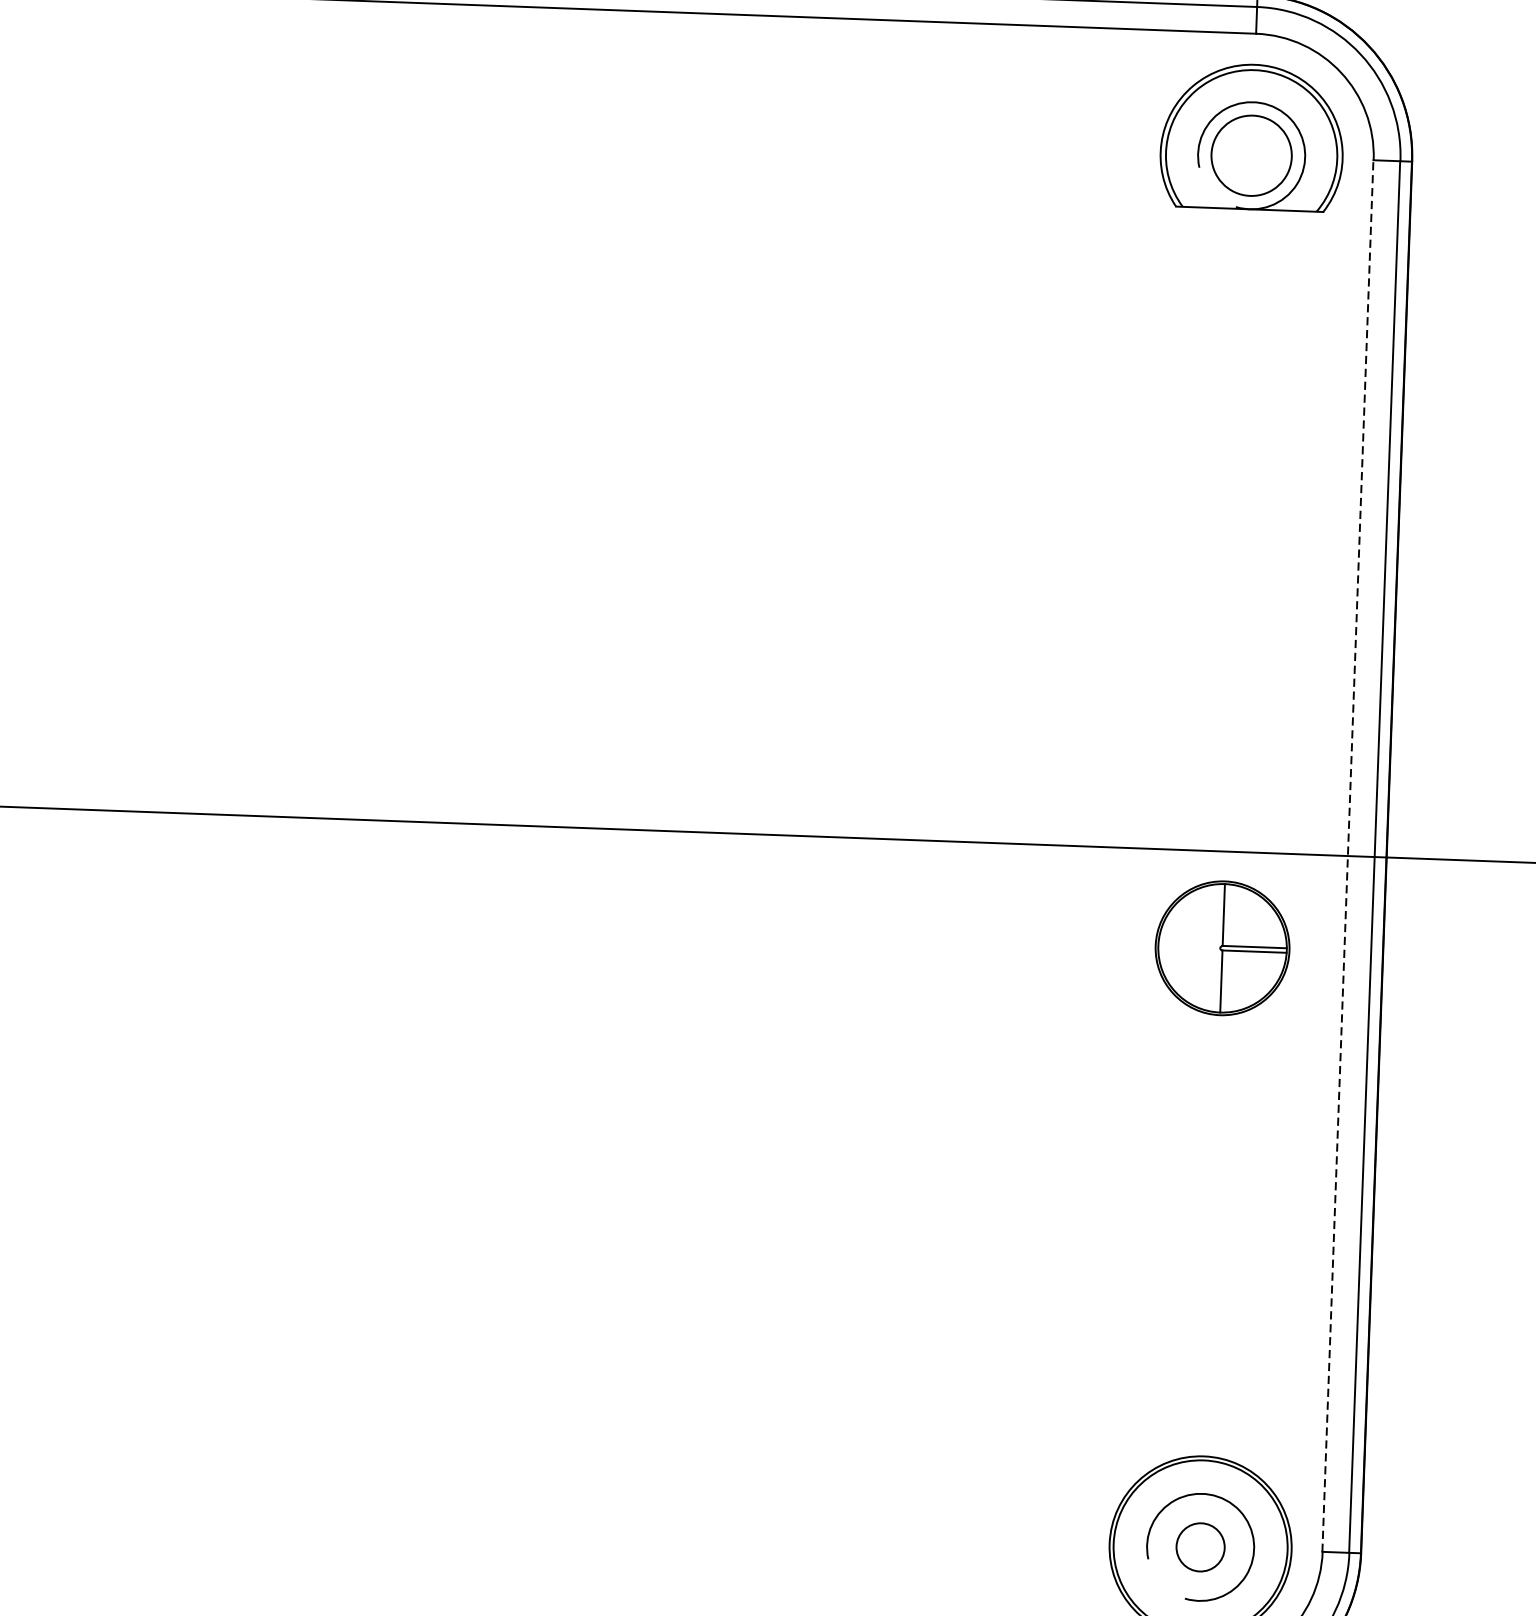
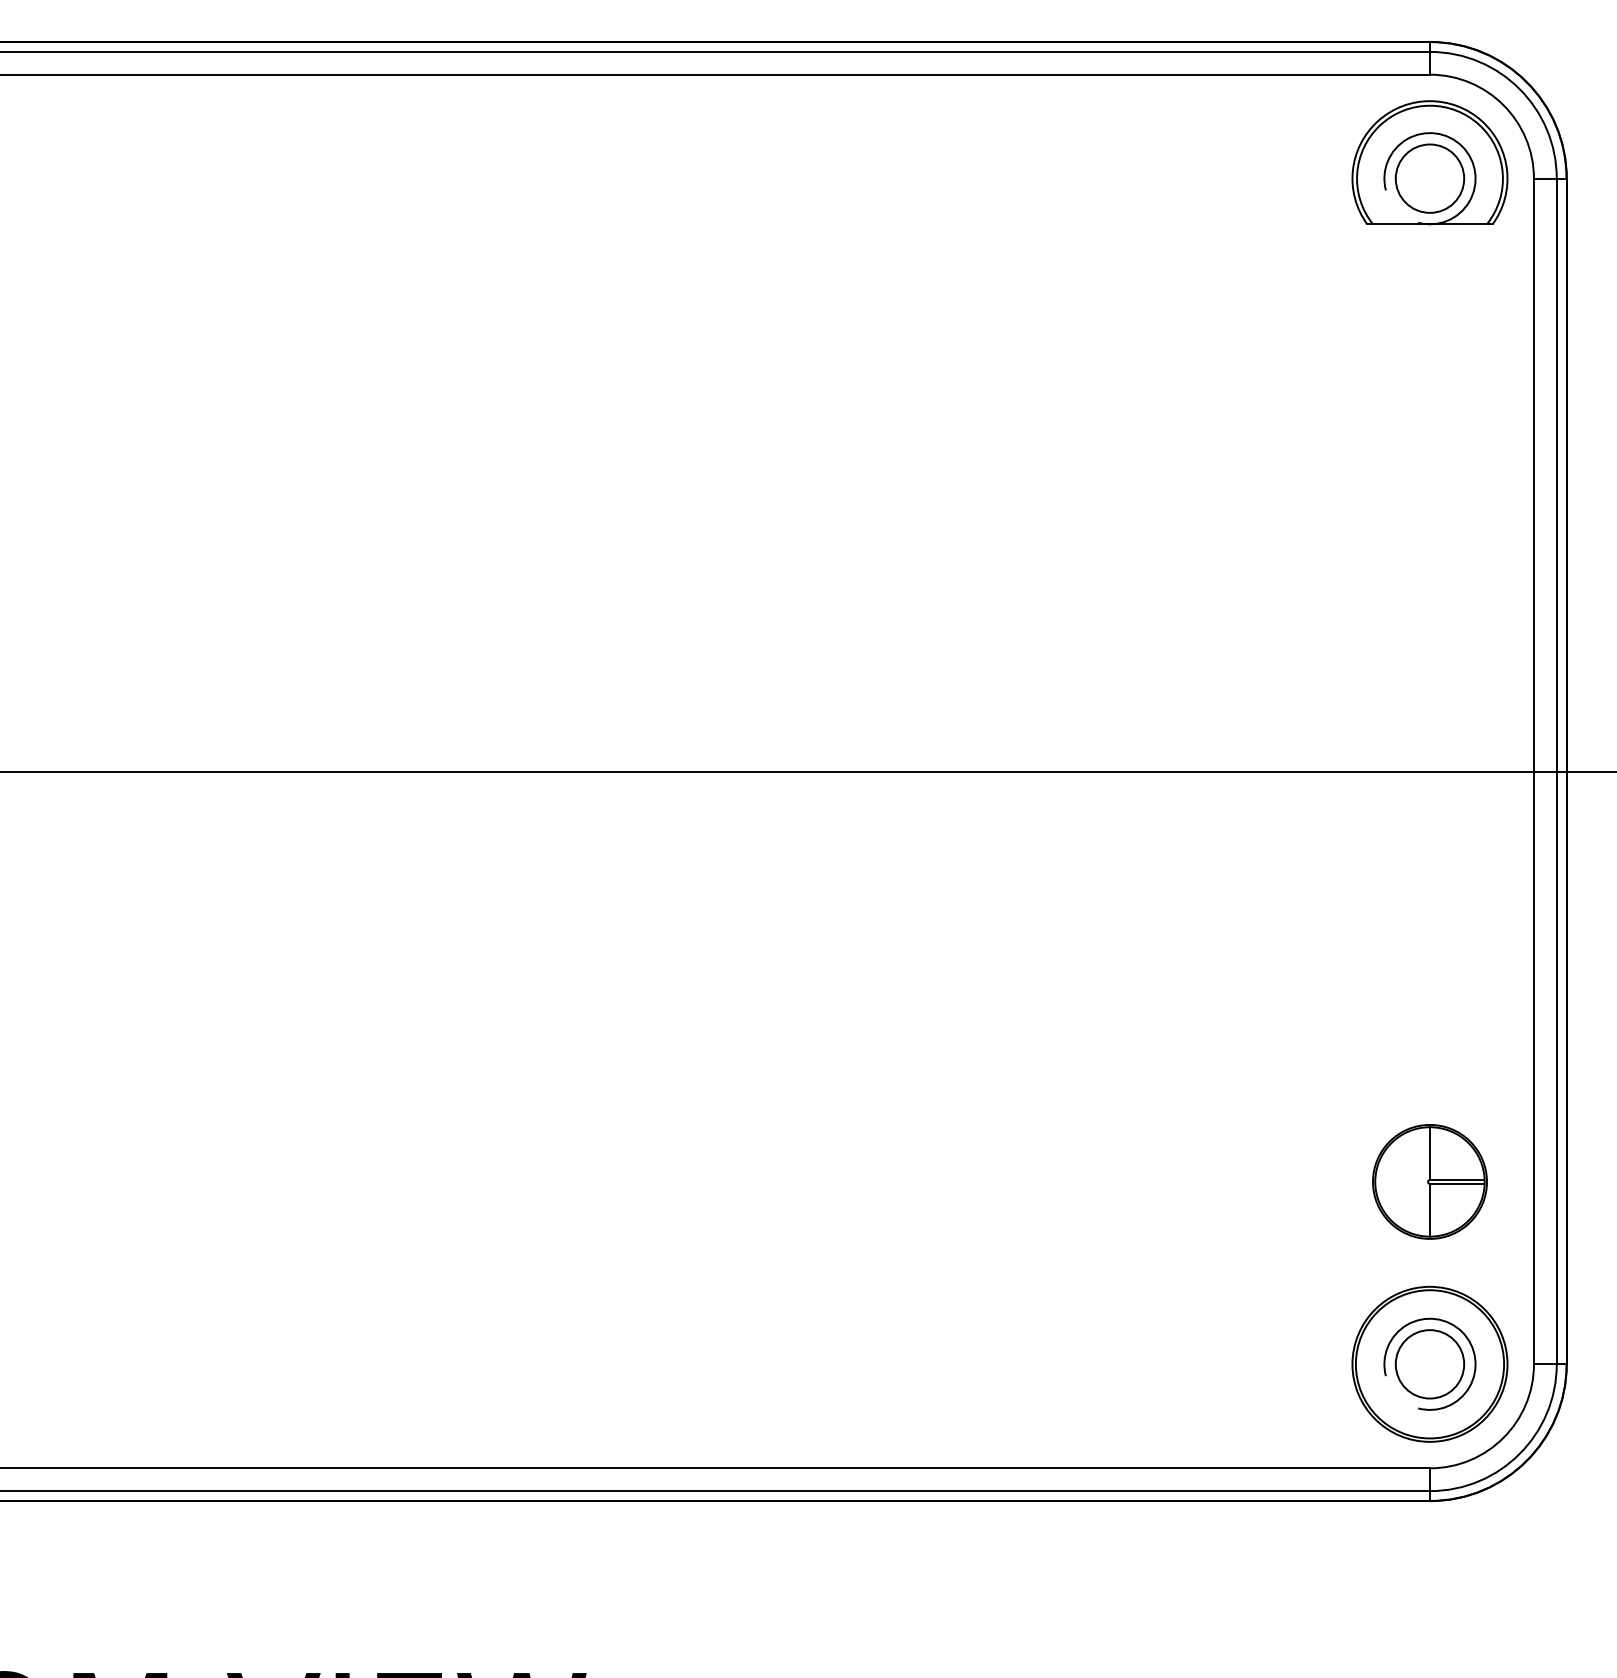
line: (1347, 856) -> (1533, 771), dashed -> solid
part: (1222, 947) -> (1429, 1181), moved
circle: (1200, 1547) -> (1429, 1364), size x1.67

